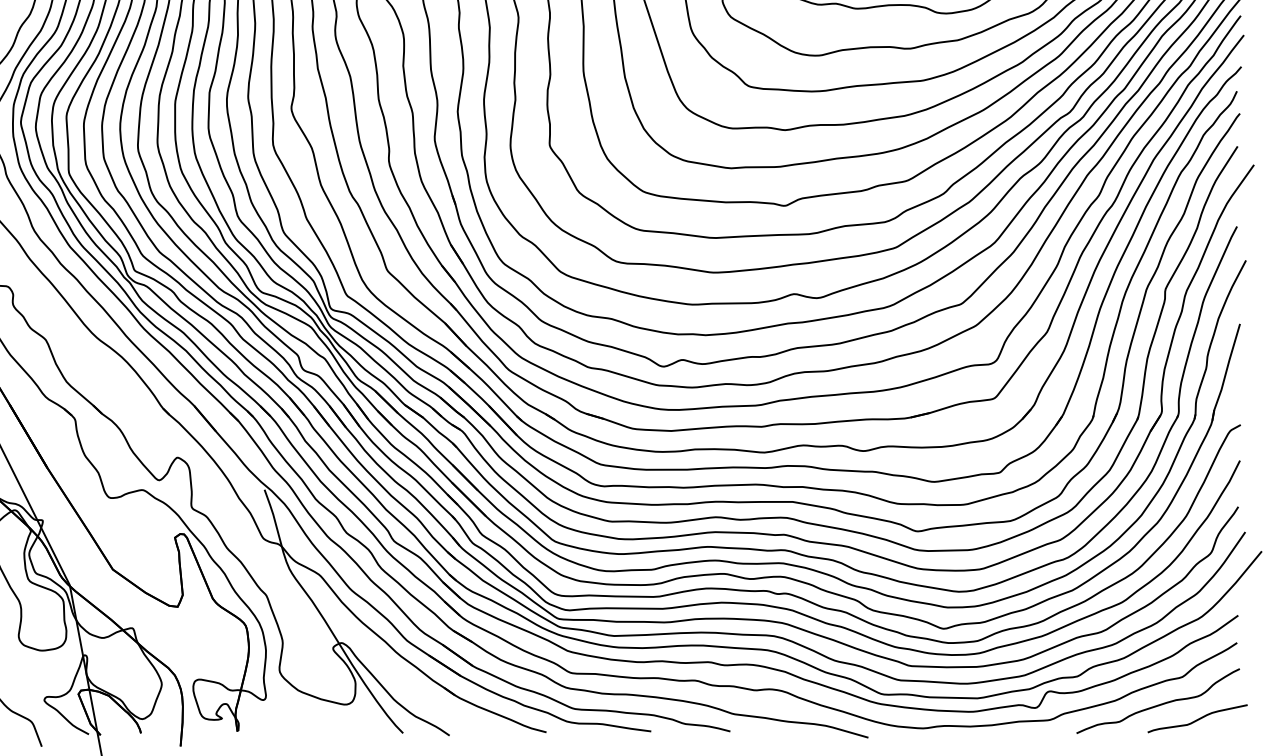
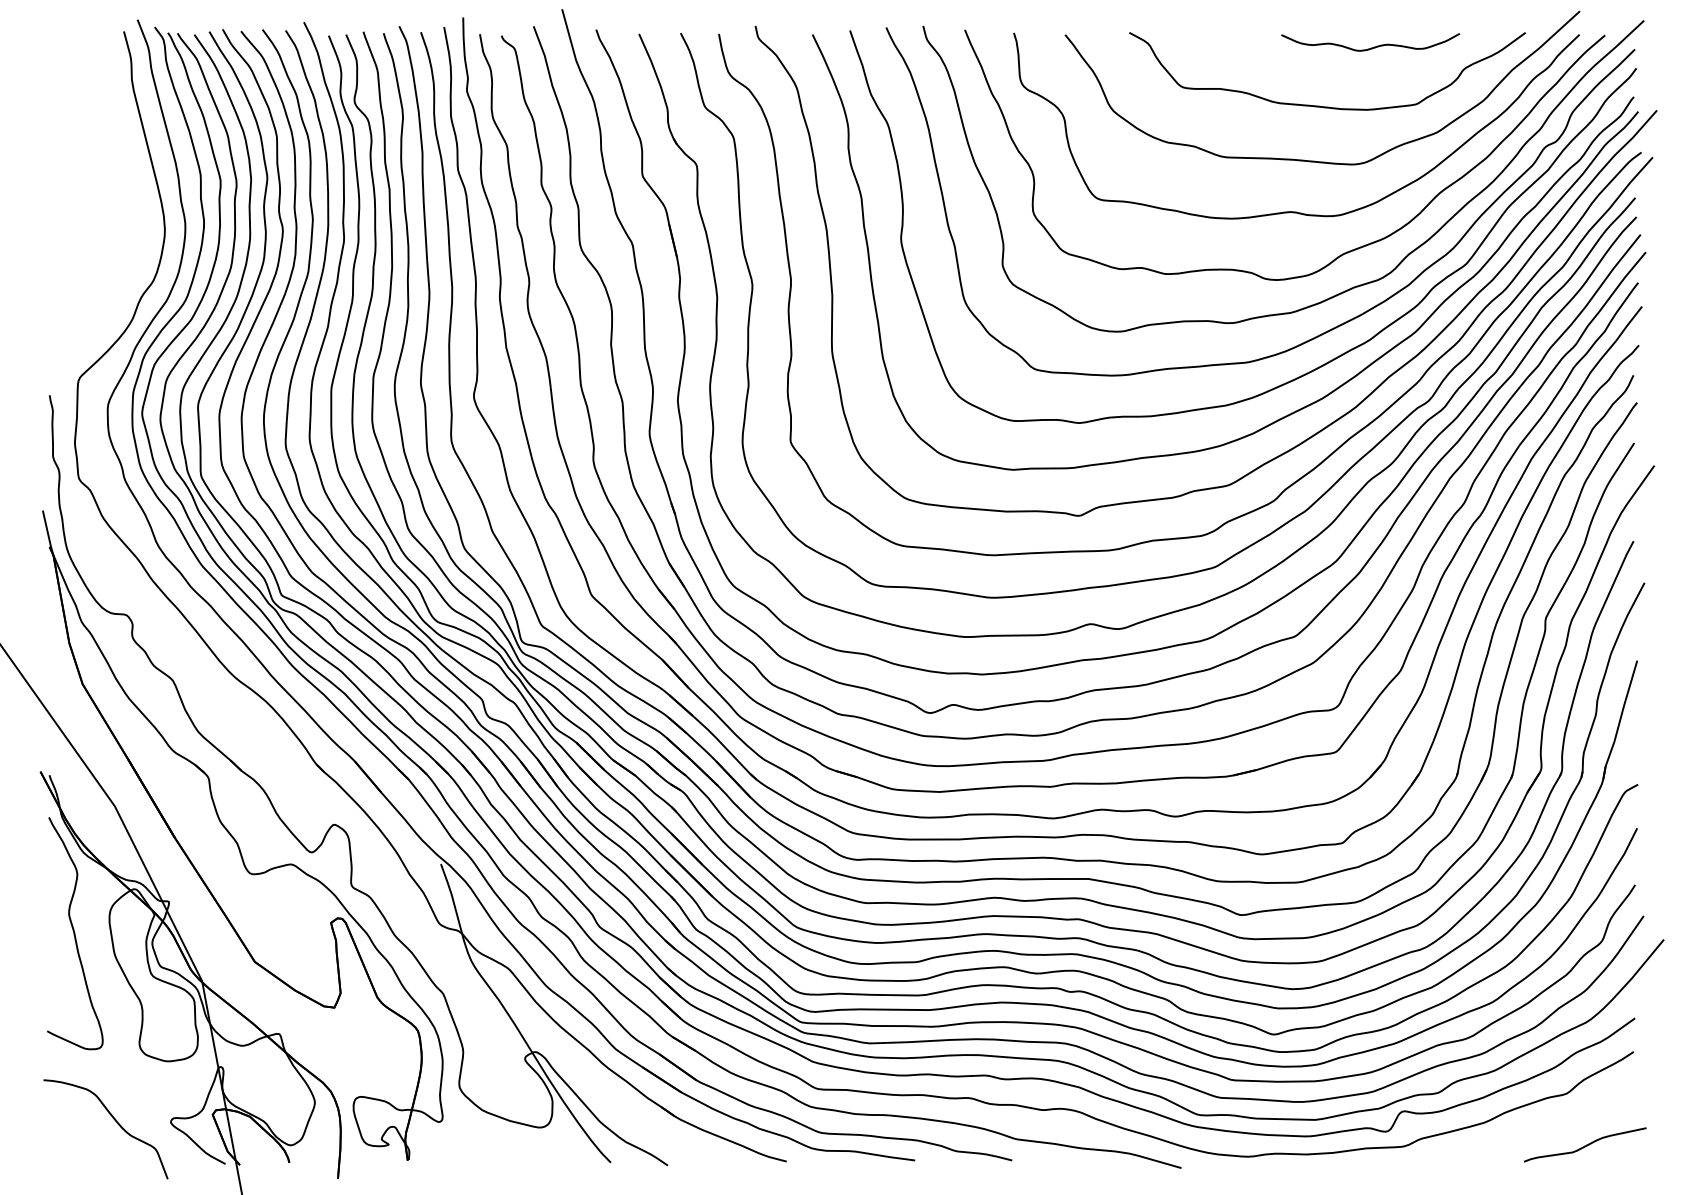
curve: (1157, 704) -> (1536, 1127), removed

